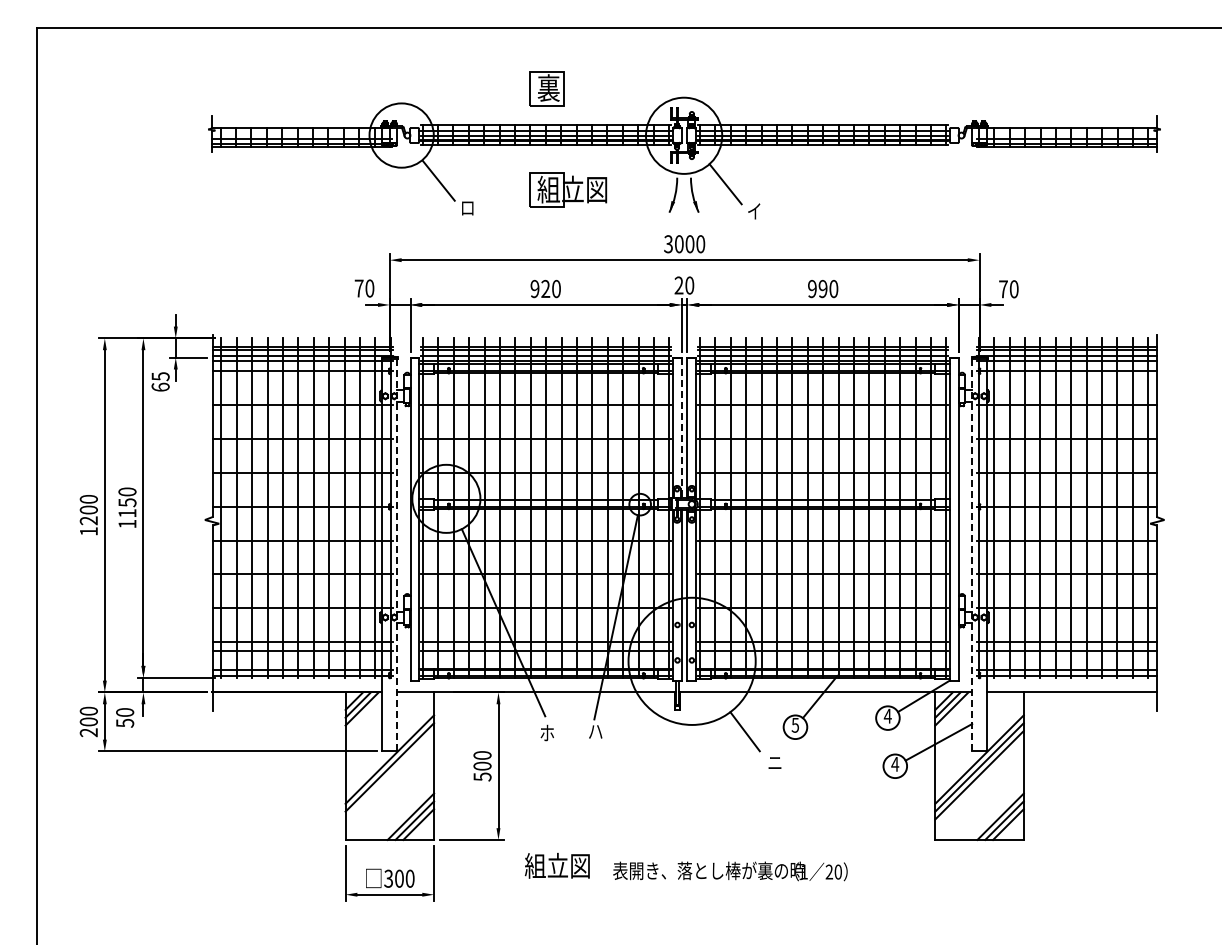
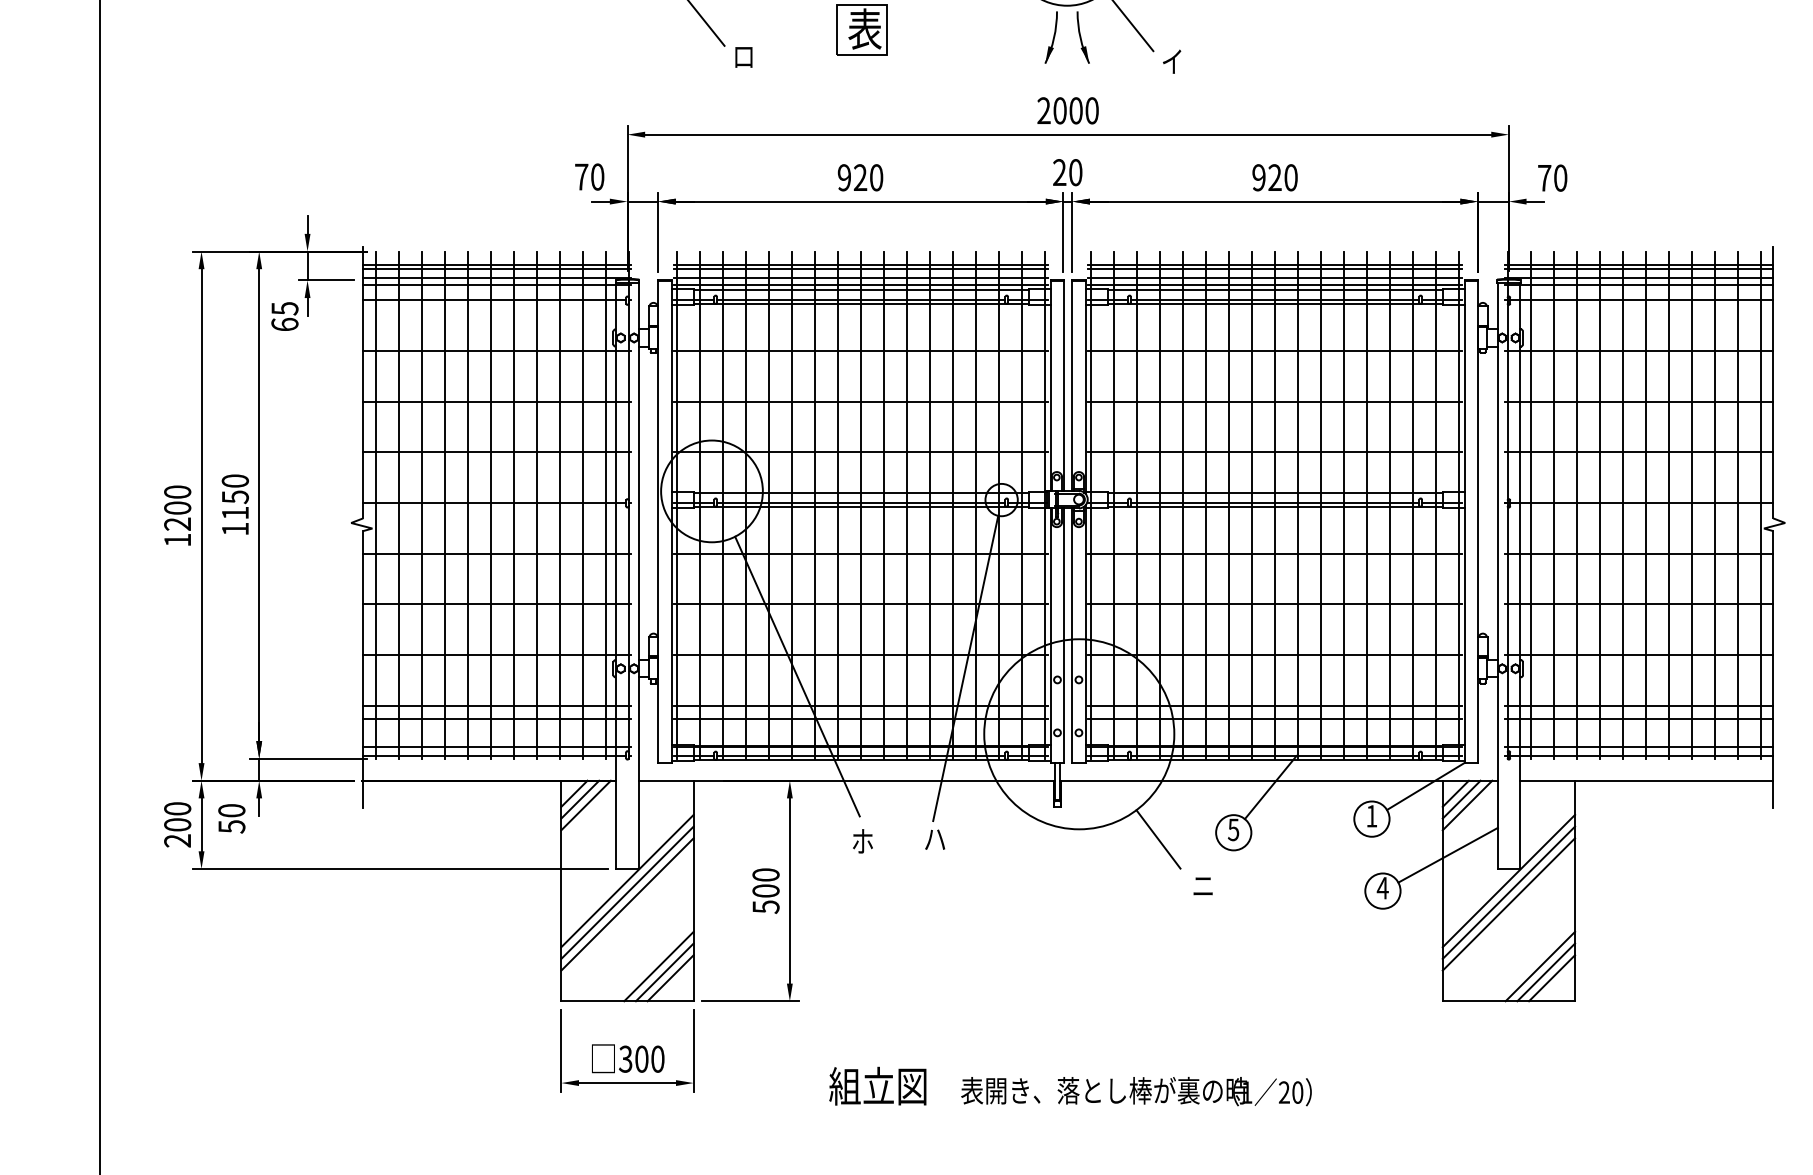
text: (572, 189) -> (900, 29), 組立図 -> 表
text: (668, 244) -> (1043, 111), 3000 -> 2000
text: (822, 289) -> (1274, 178), 990 -> 920
line: (681, 428) -> (1063, 386), dashed -> solid
line: (397, 555) -> (638, 576), dashed -> solid
line: (972, 555) -> (1498, 576), dashed -> solid
text: (887, 715) -> (1371, 815), 4 -> 1
line: (389, 774) -> (626, 903), added
text: (556, 865) -> (876, 1085), moved
text: (730, 871) -> (1136, 1091), moved

